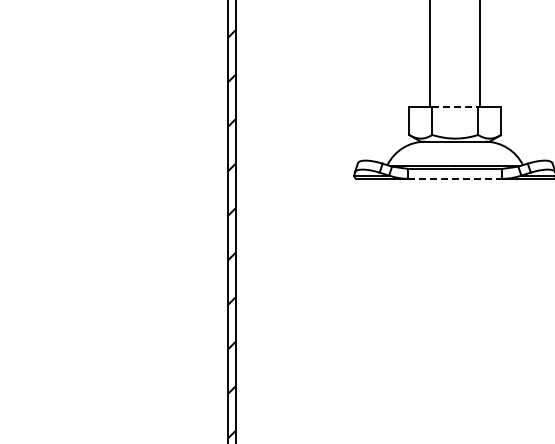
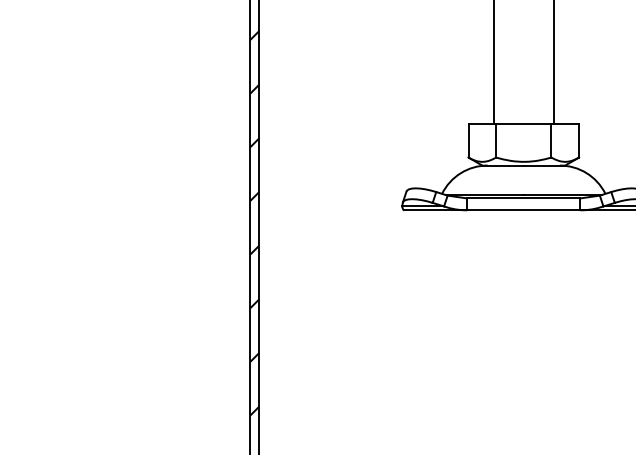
line: (455, 106) -> (524, 123), dashed -> solid
line: (455, 178) -> (524, 209), dashed -> solid

